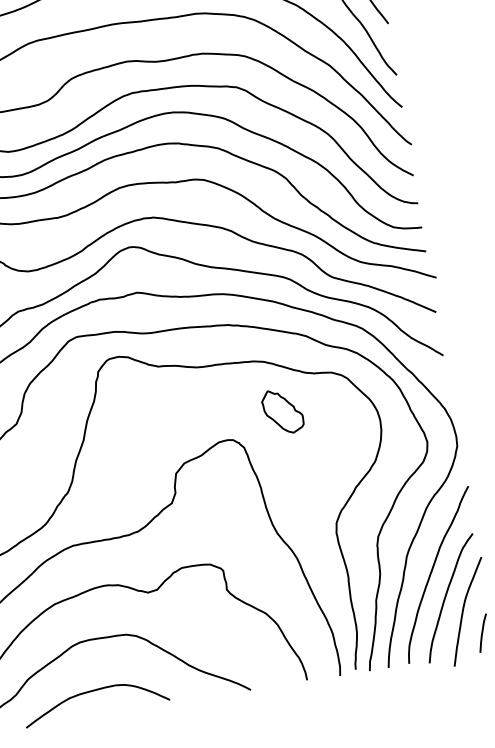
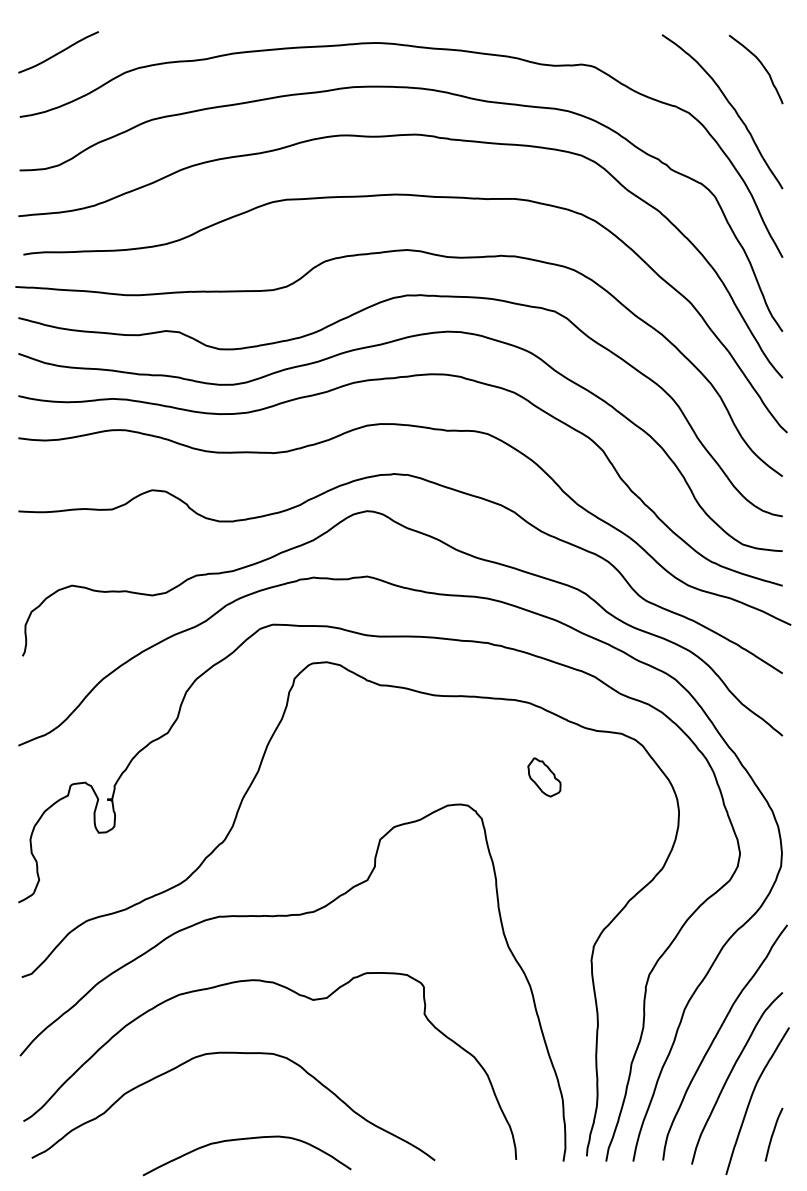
part: (282, 411) -> (544, 777), size x0.6
curve: (93, 691) -> (246, 1139), moved

